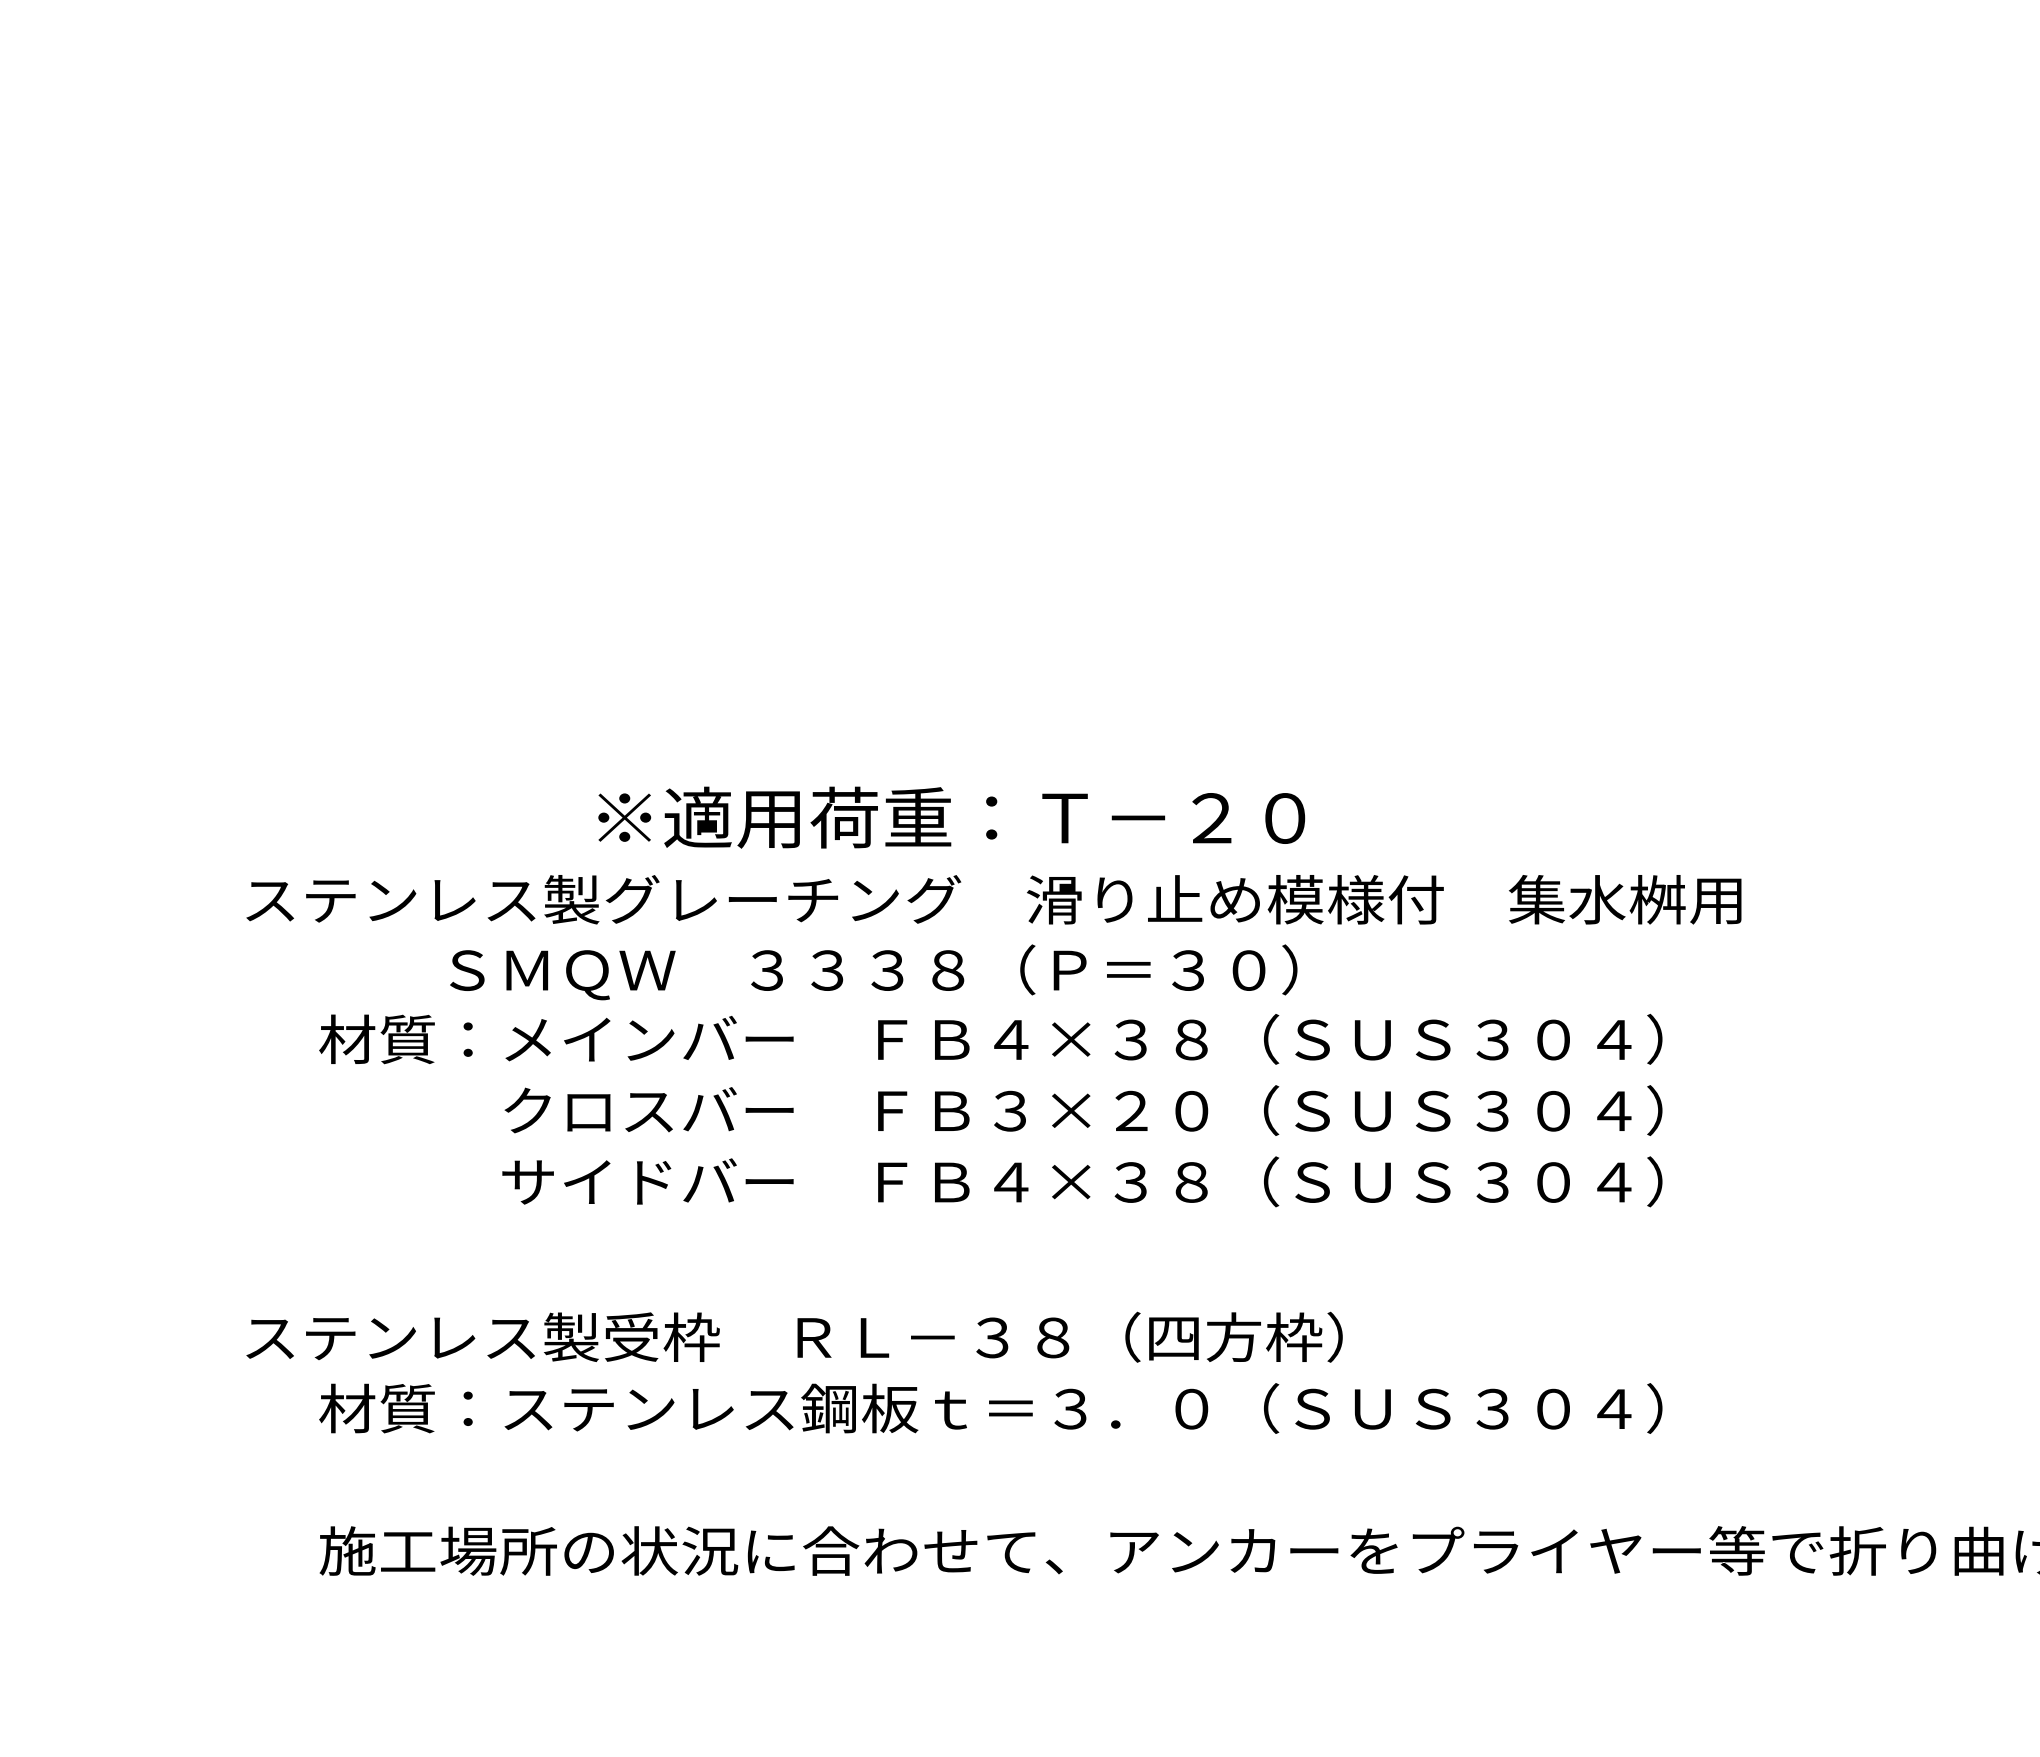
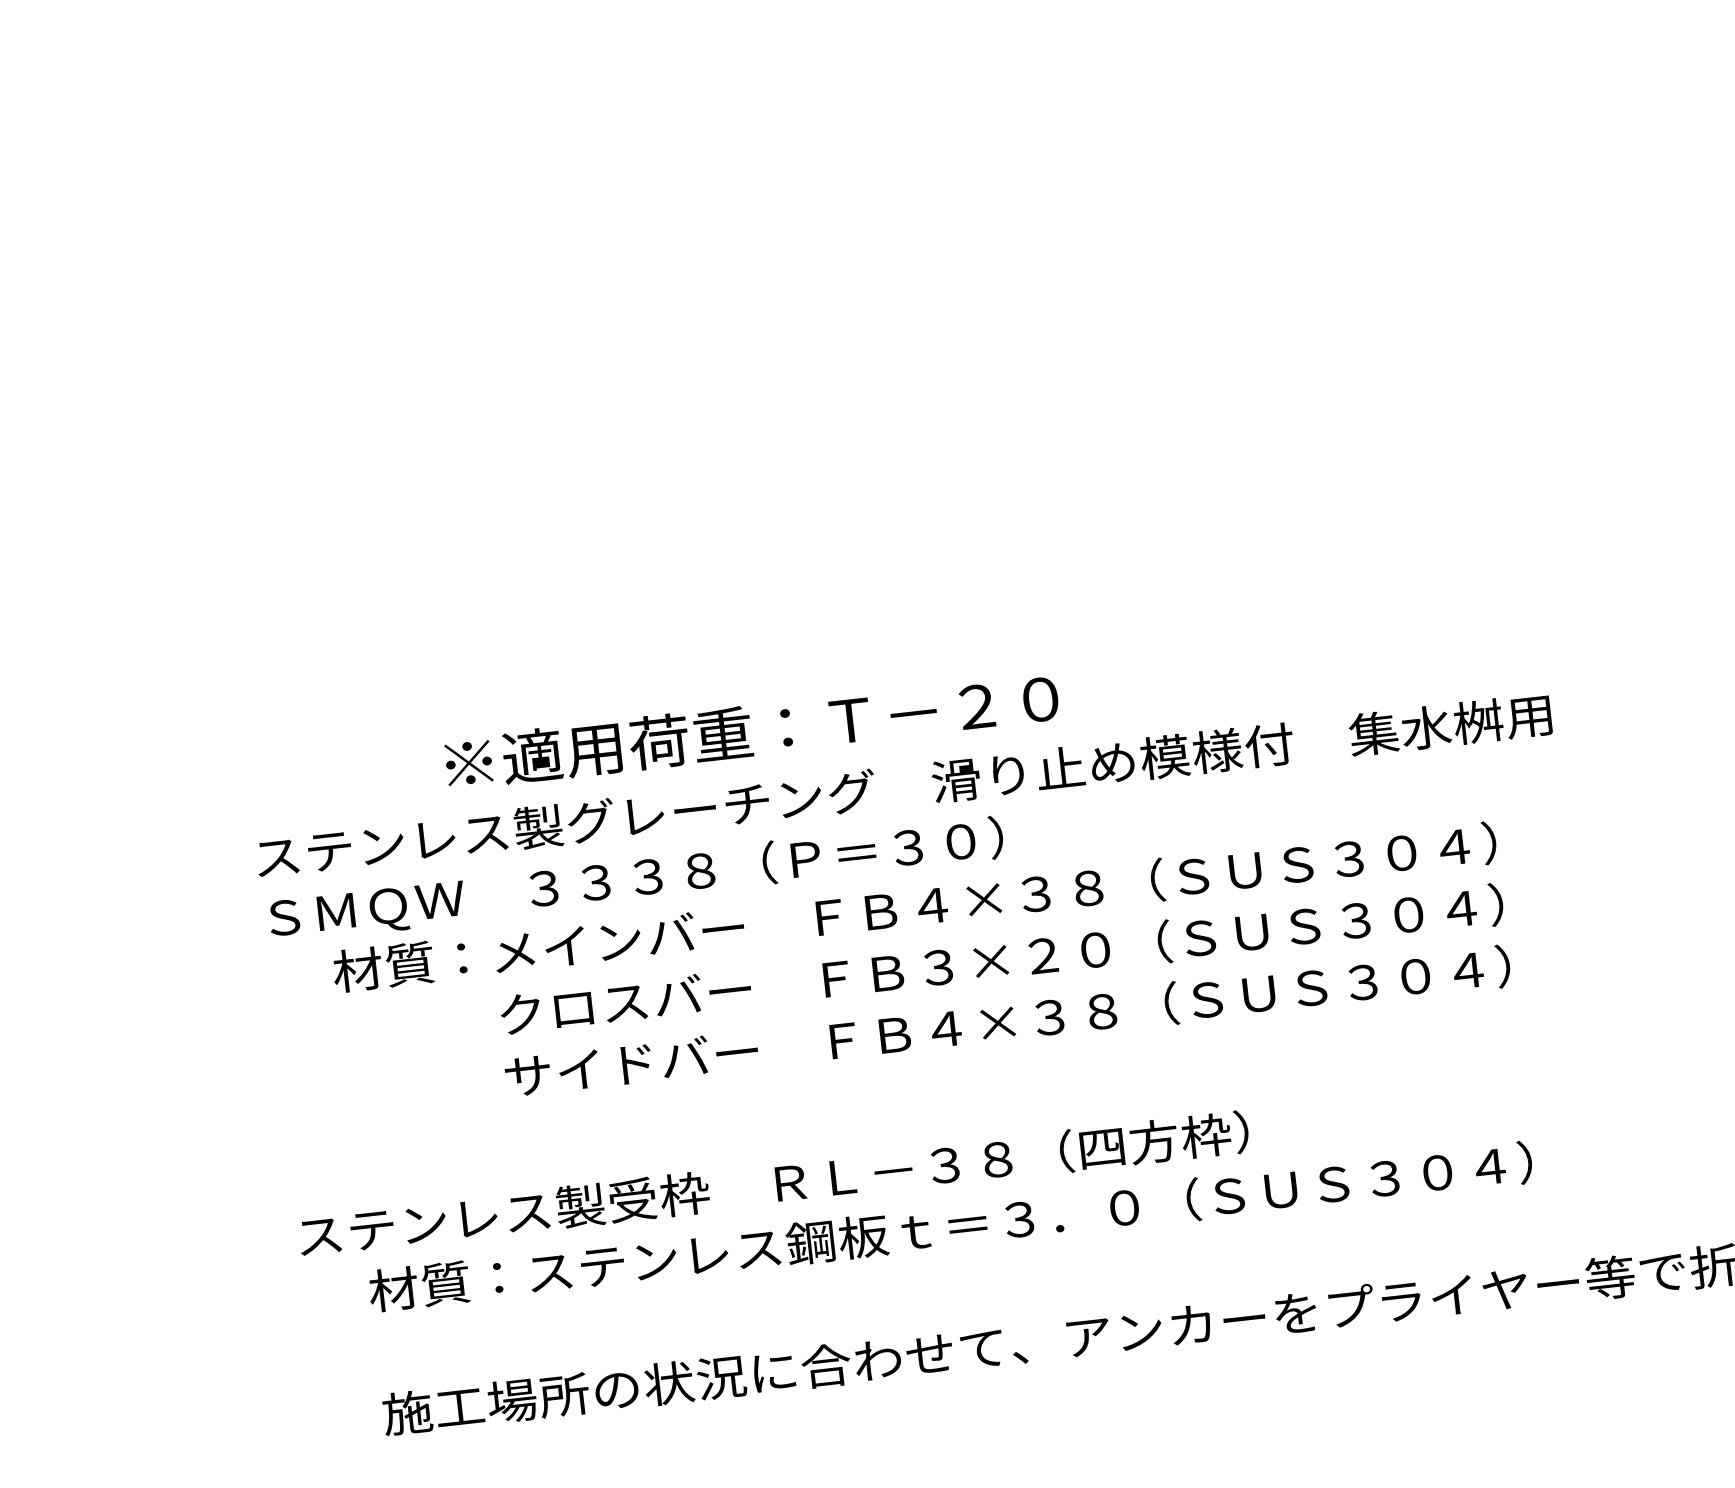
text: (951, 817) -> (751, 731), moved
text: (873, 972) -> (636, 880), moved

